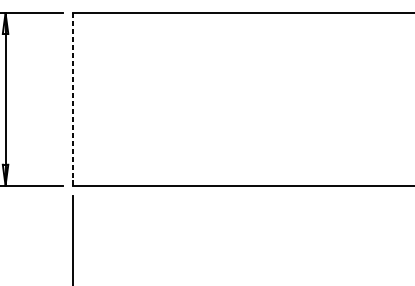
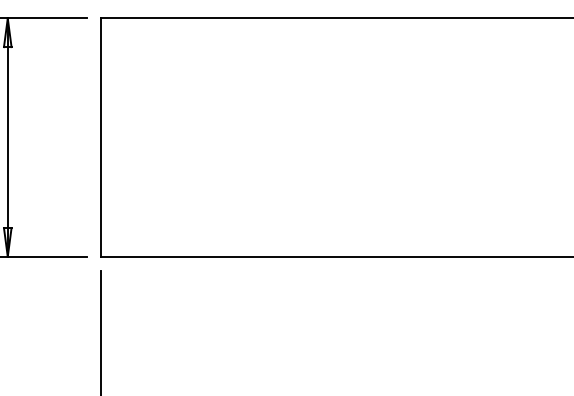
line: (73, 99) -> (101, 137), dashed -> solid

